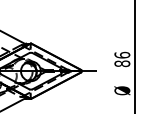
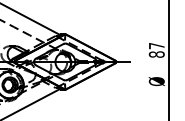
text: (122, 54) -> (156, 45), 86 -> 87

